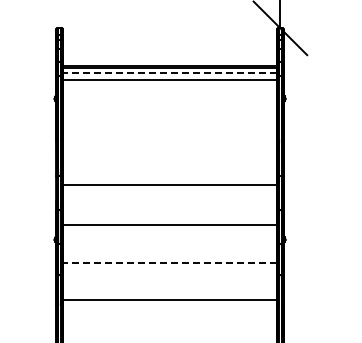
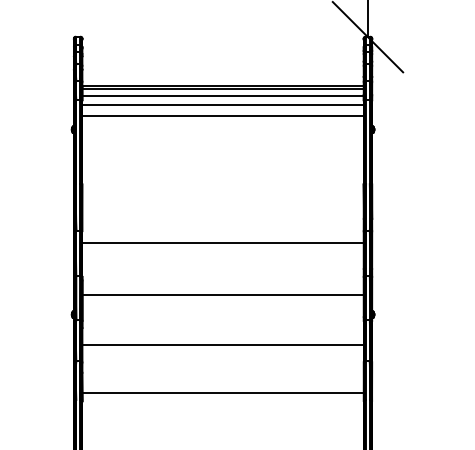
line: (169, 72) -> (222, 95), dashed -> solid
line: (169, 88) -> (222, 116), added
line: (169, 263) -> (222, 345), dashed -> solid

